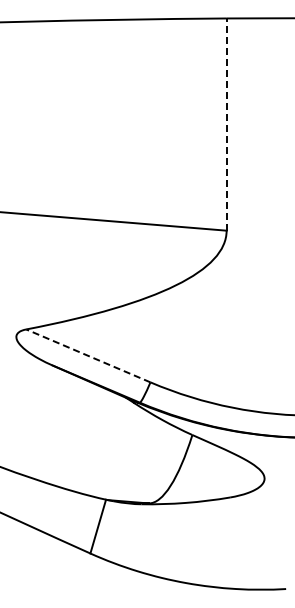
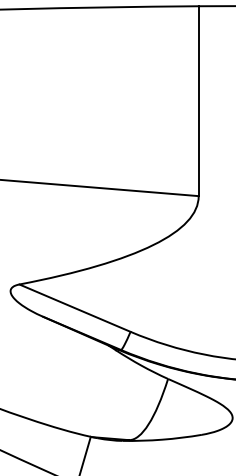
line: (226, 124) -> (198, 101), dashed -> solid
line: (87, 355) -> (74, 307), dashed -> solid

